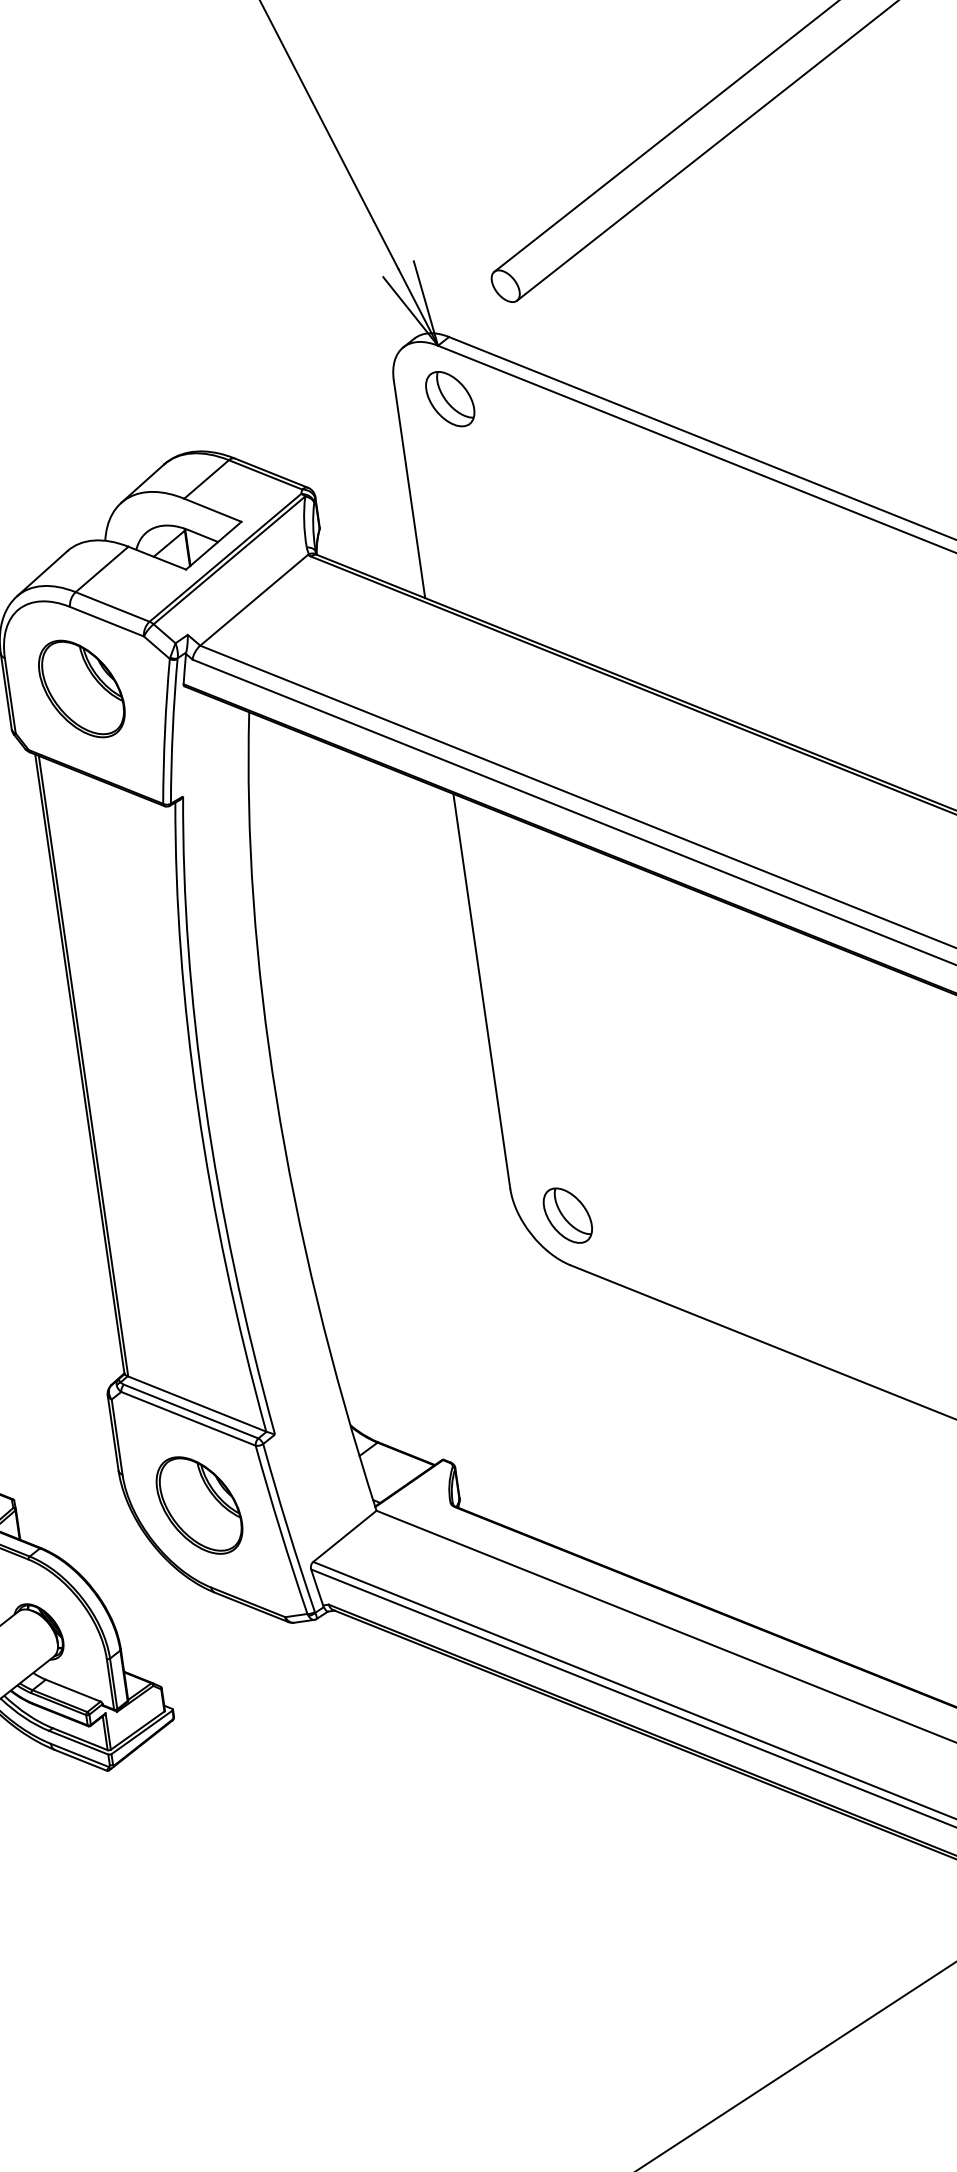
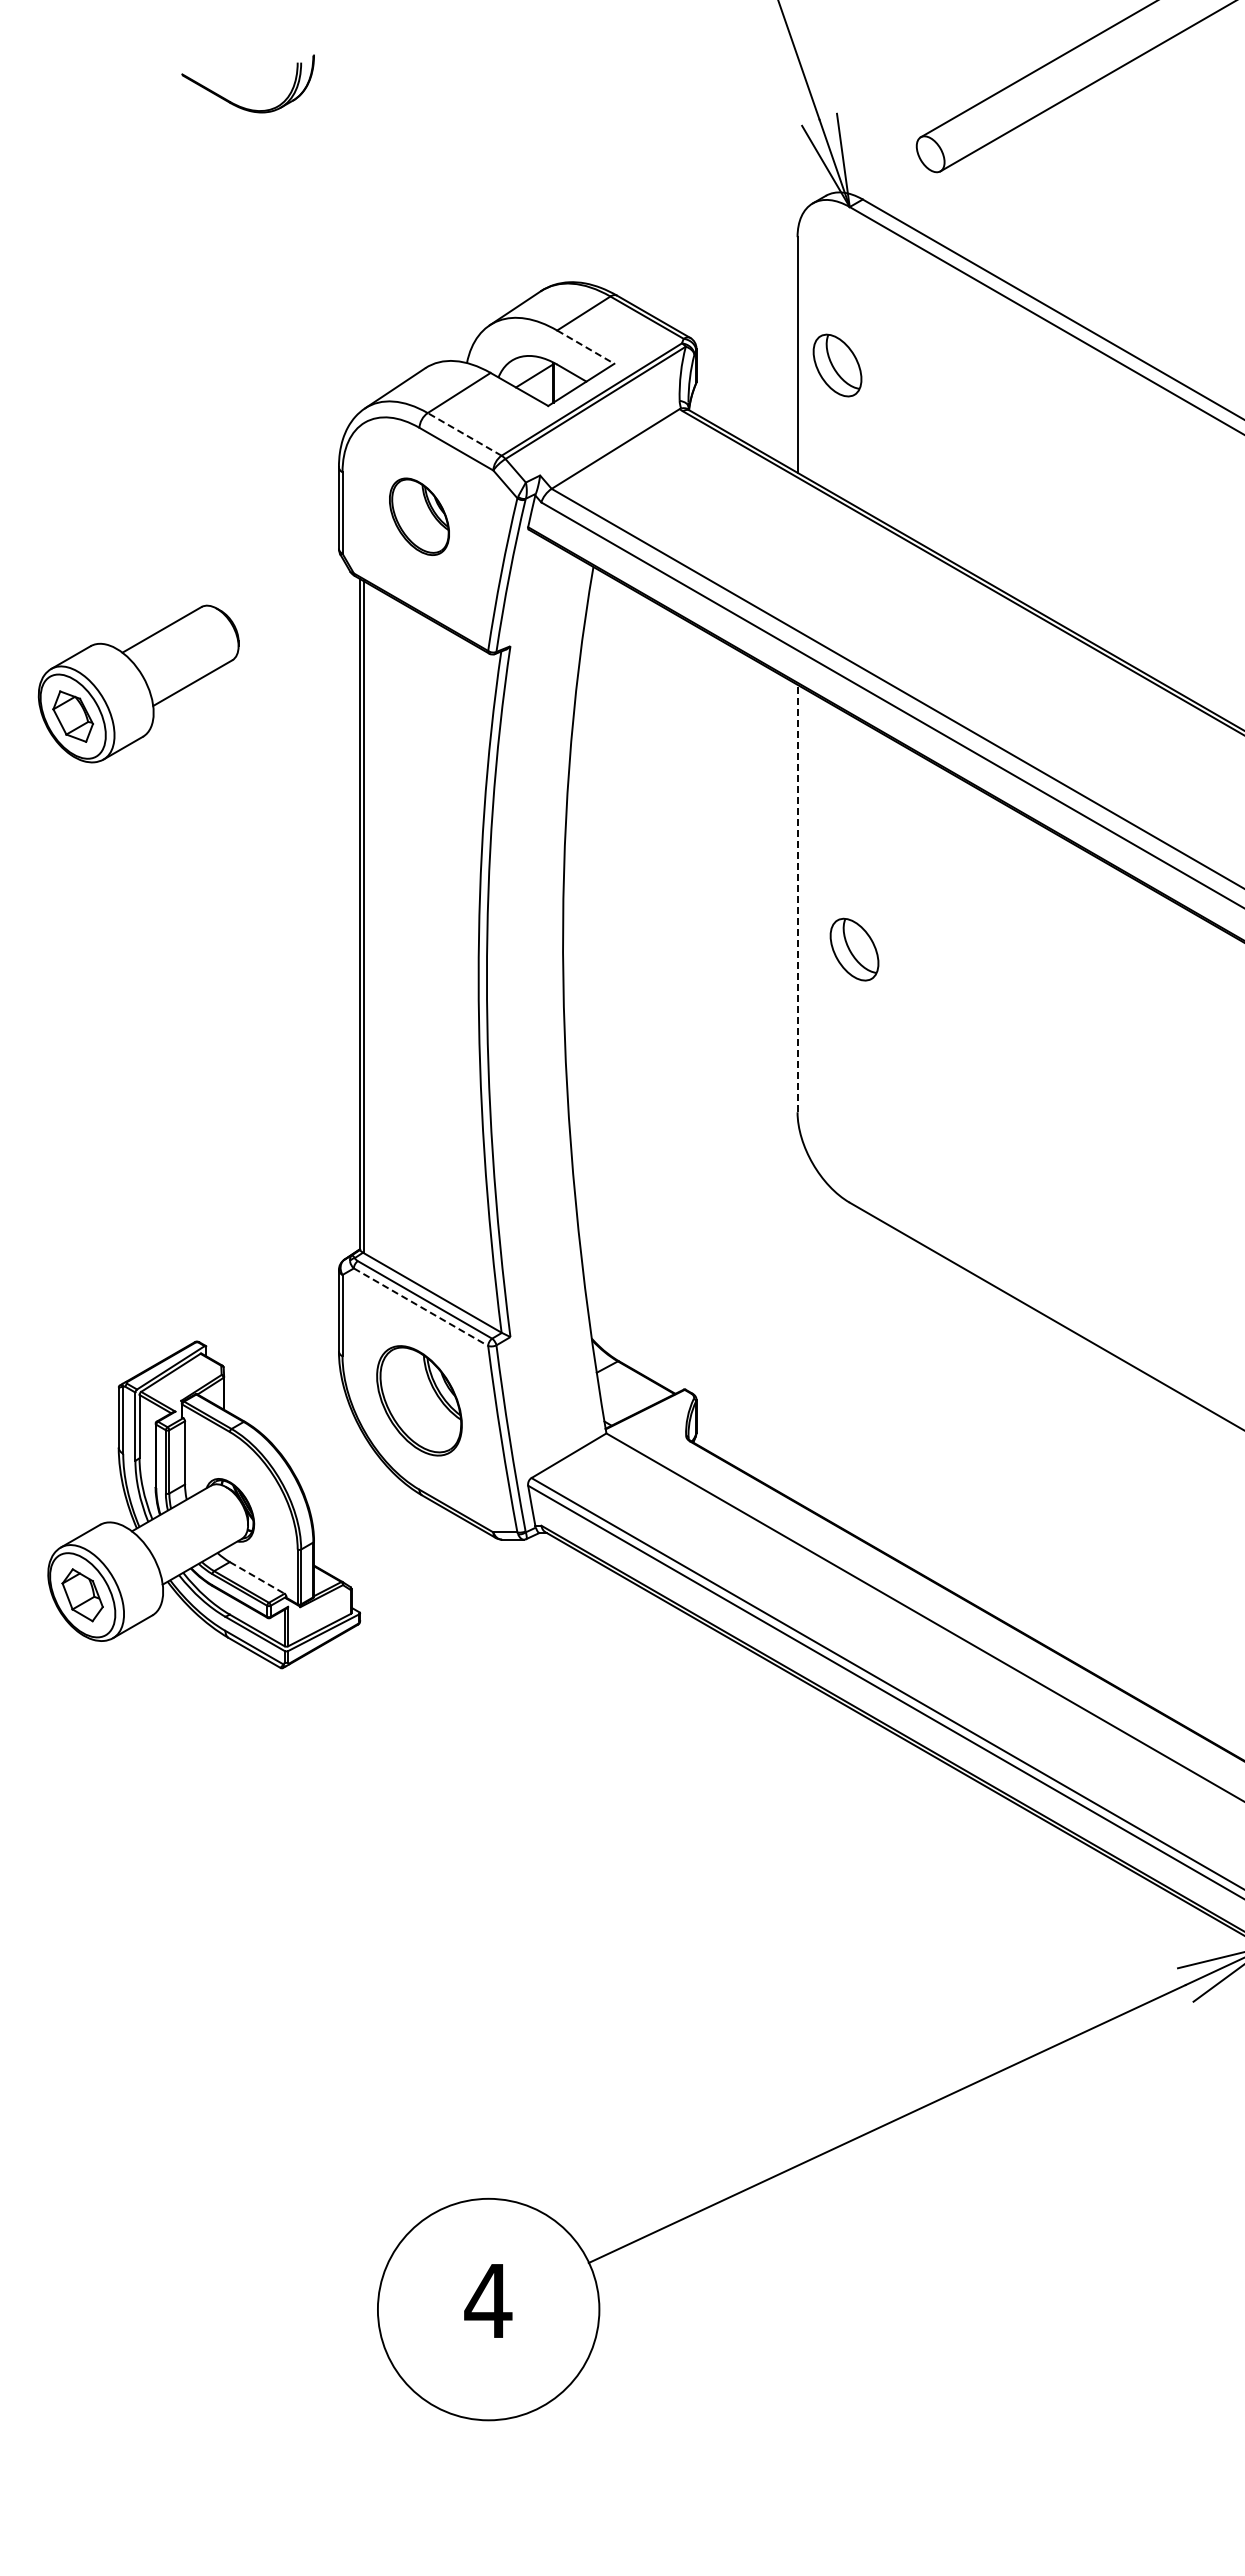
part: (450, 399) -> (837, 365), moved
line: (213, 510) -> (586, 347), solid -> dashed
line: (112, 607) -> (464, 434), solid -> dashed
part: (81, 688) -> (419, 516), size x0.7
line: (481, 991) -> (797, 898), solid -> dashed
part: (567, 1215) -> (854, 949), moved
line: (188, 1419) -> (421, 1307), solid -> dashed
line: (73, 1690) -> (257, 1577), solid -> dashed

